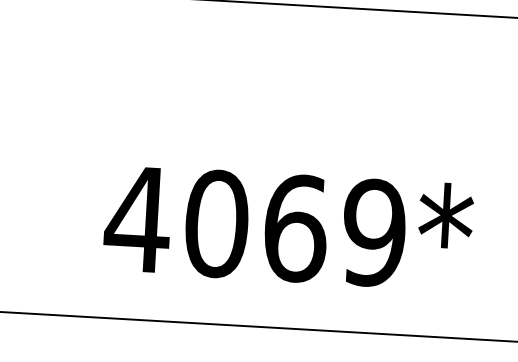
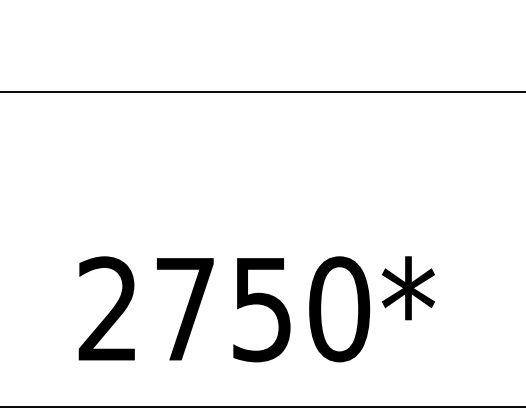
text: (254, 226) -> (222, 309), 4069* -> 2750*

